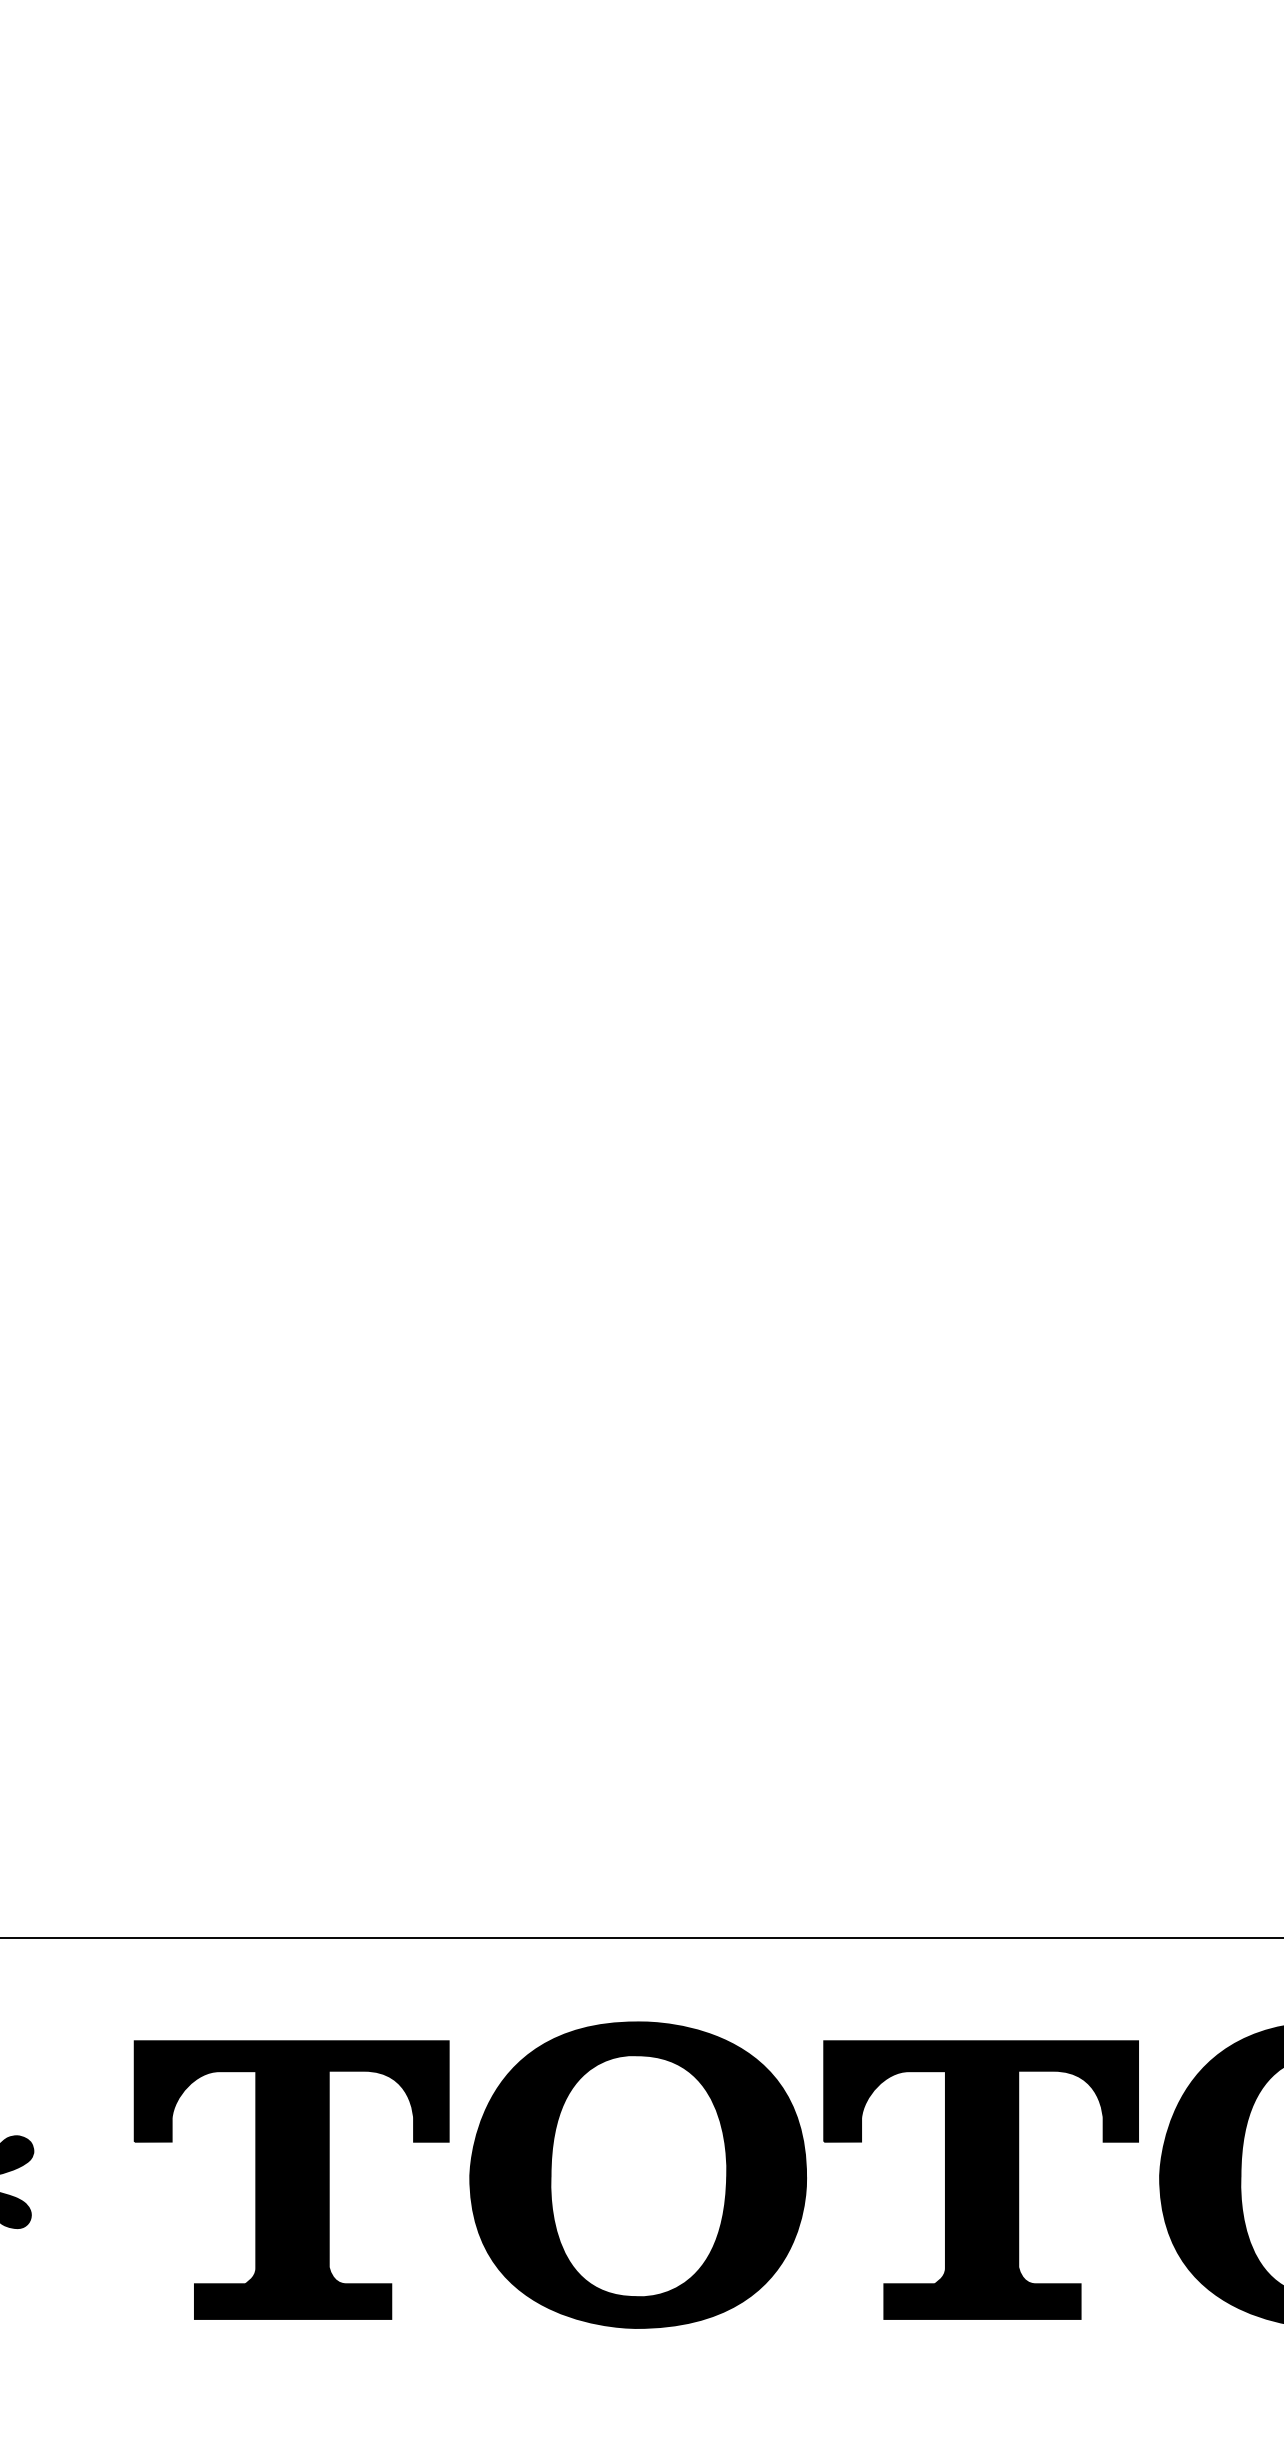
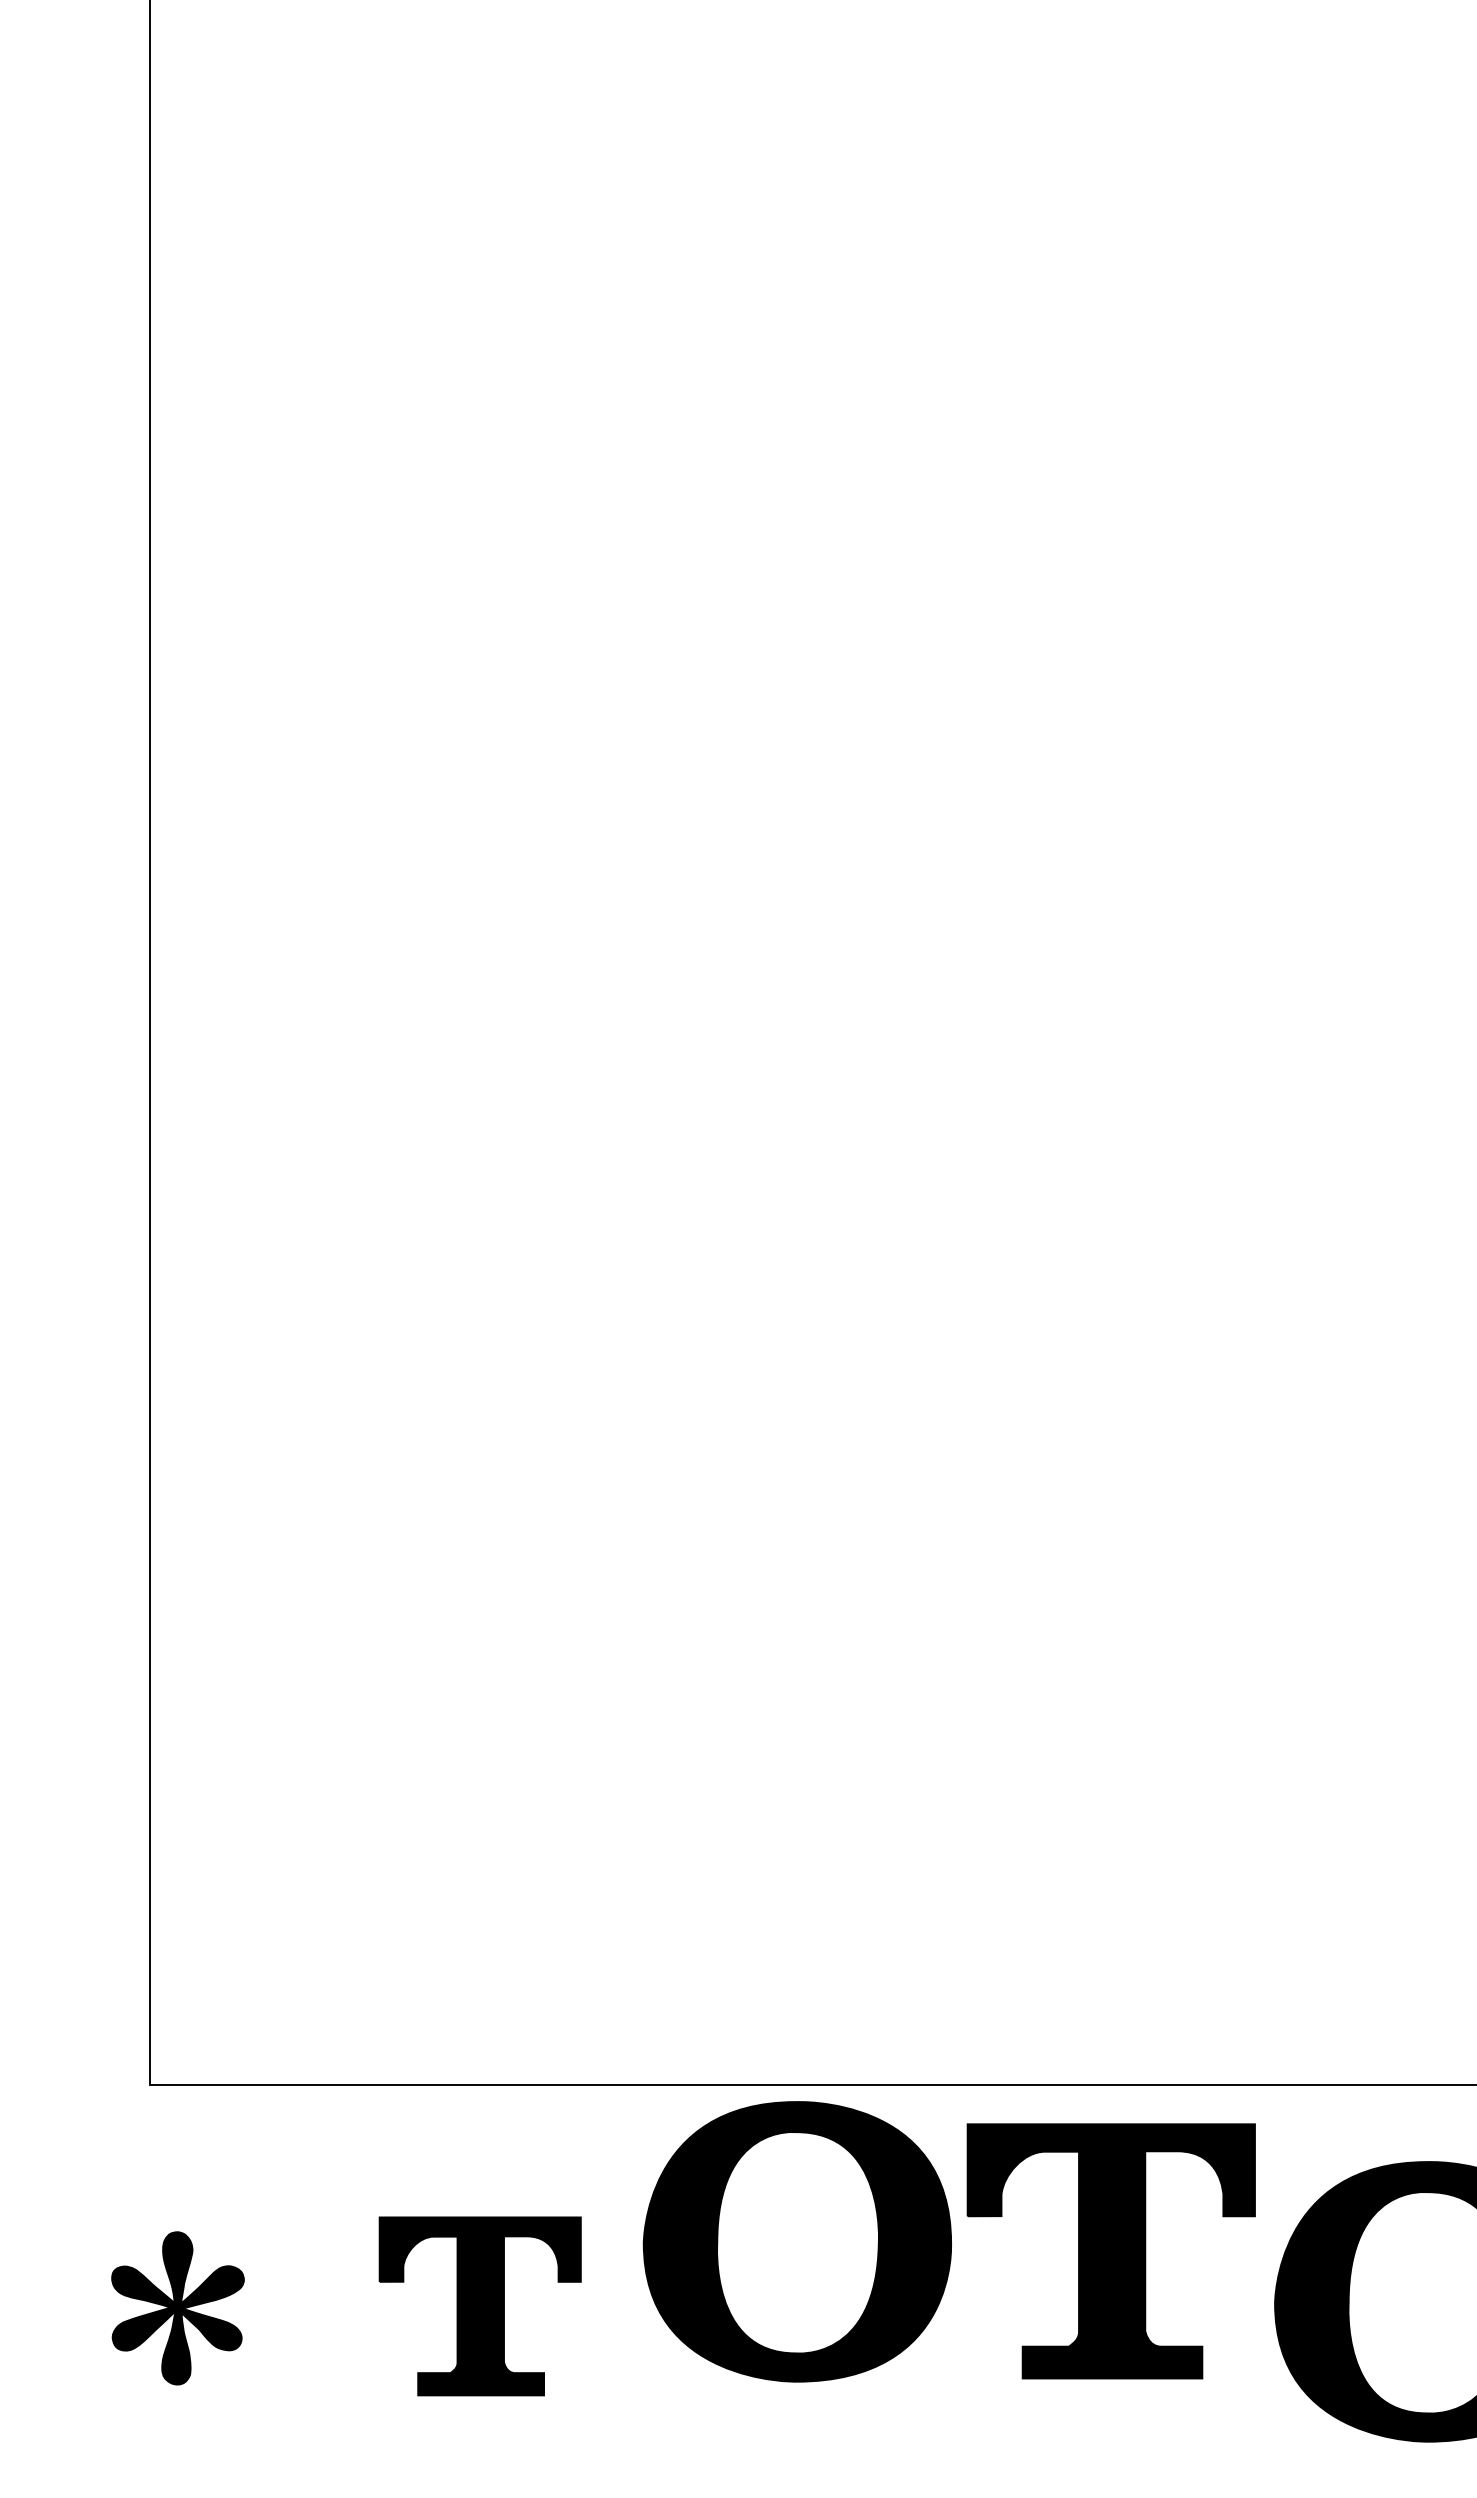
part: (637, 2174) -> (796, 2241), moved
part: (290, 2180) -> (479, 2306), size x0.7
part: (980, 2180) -> (1110, 2251), moved

